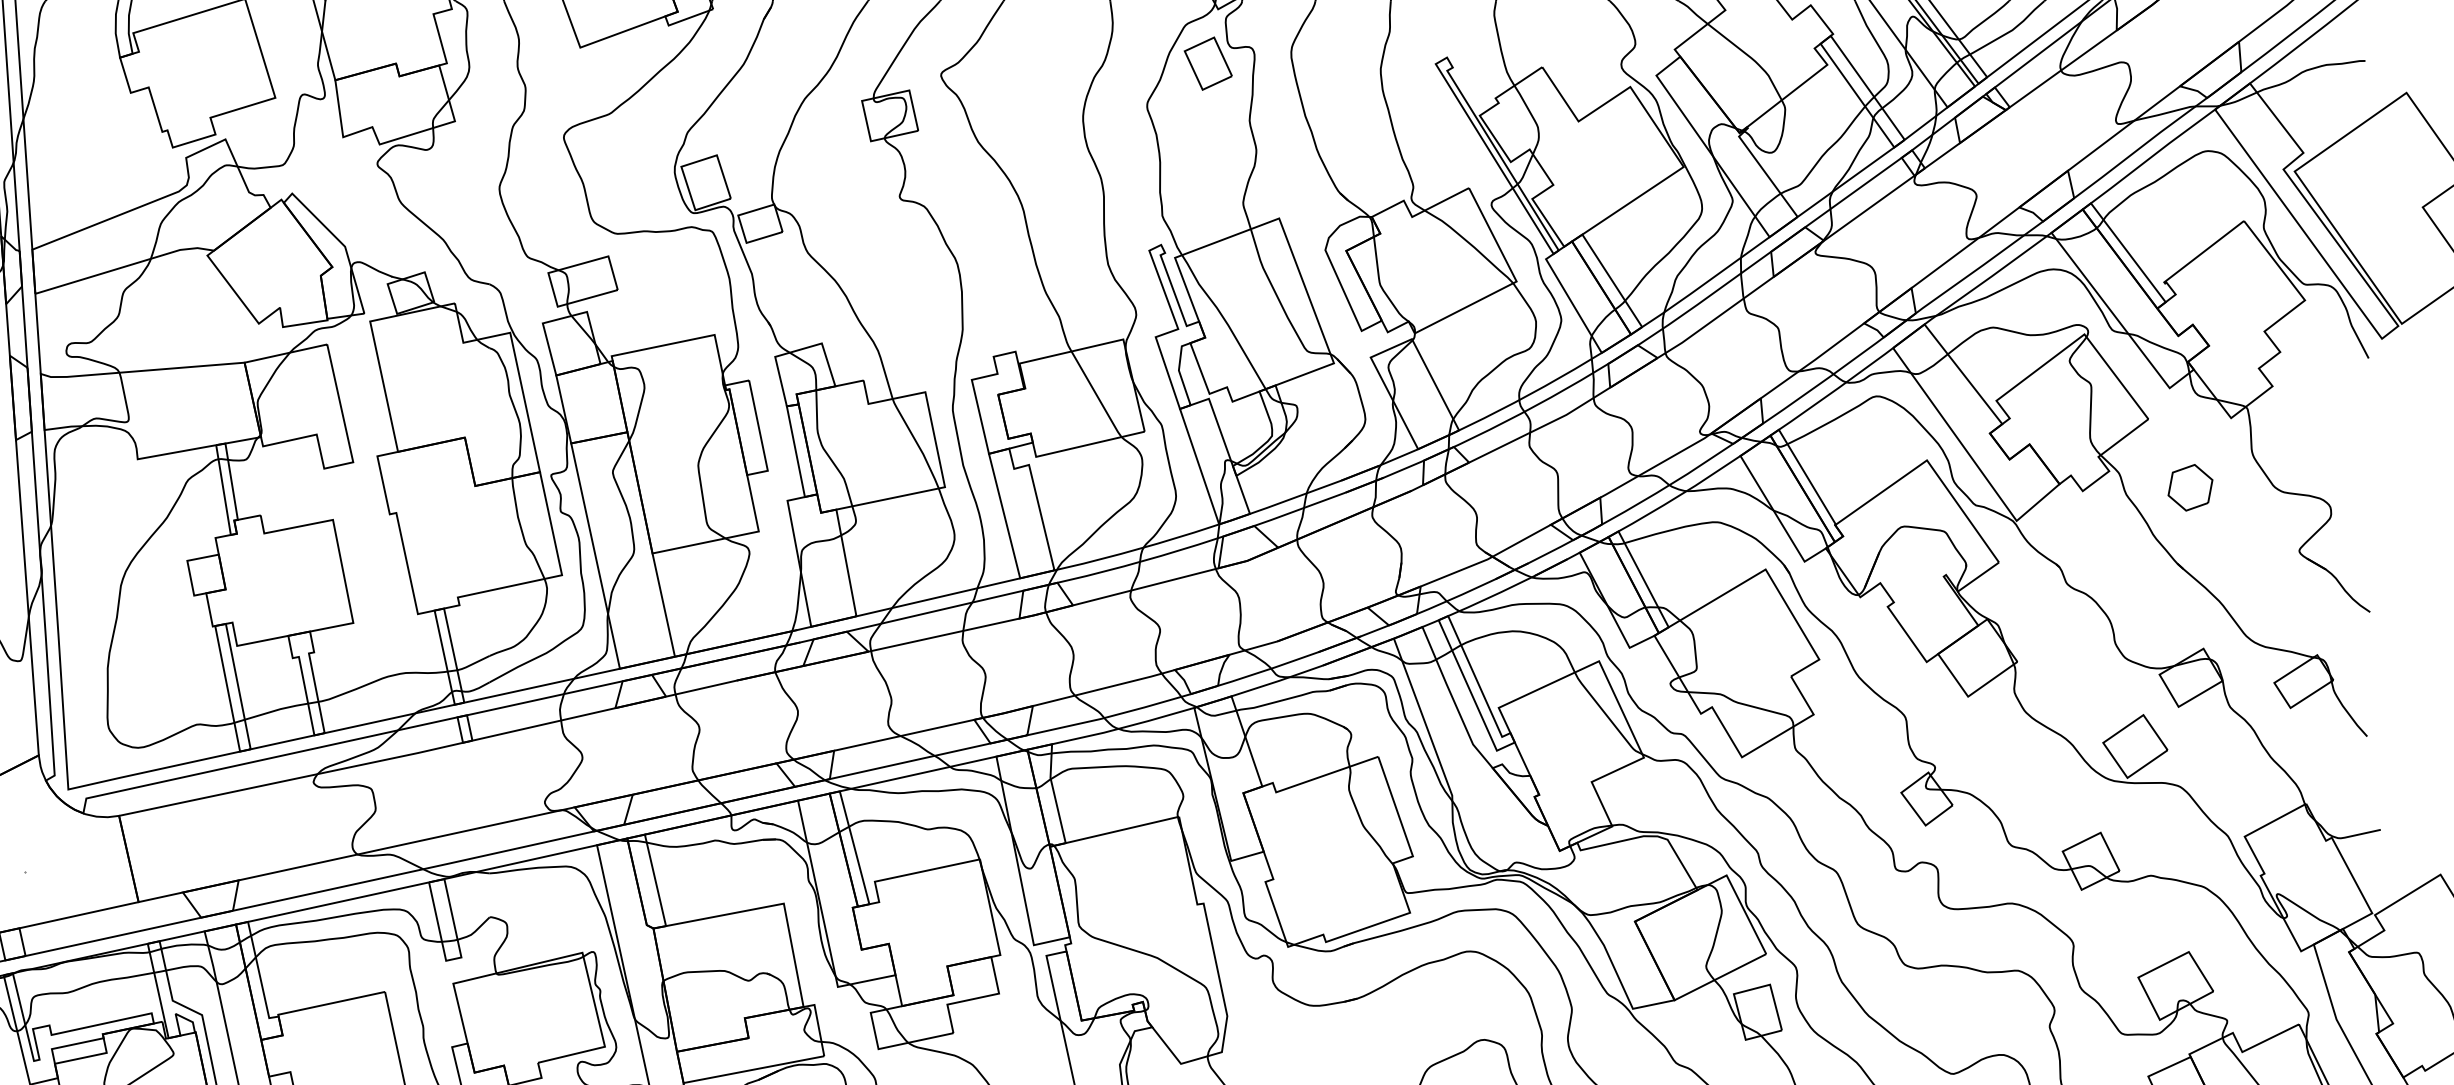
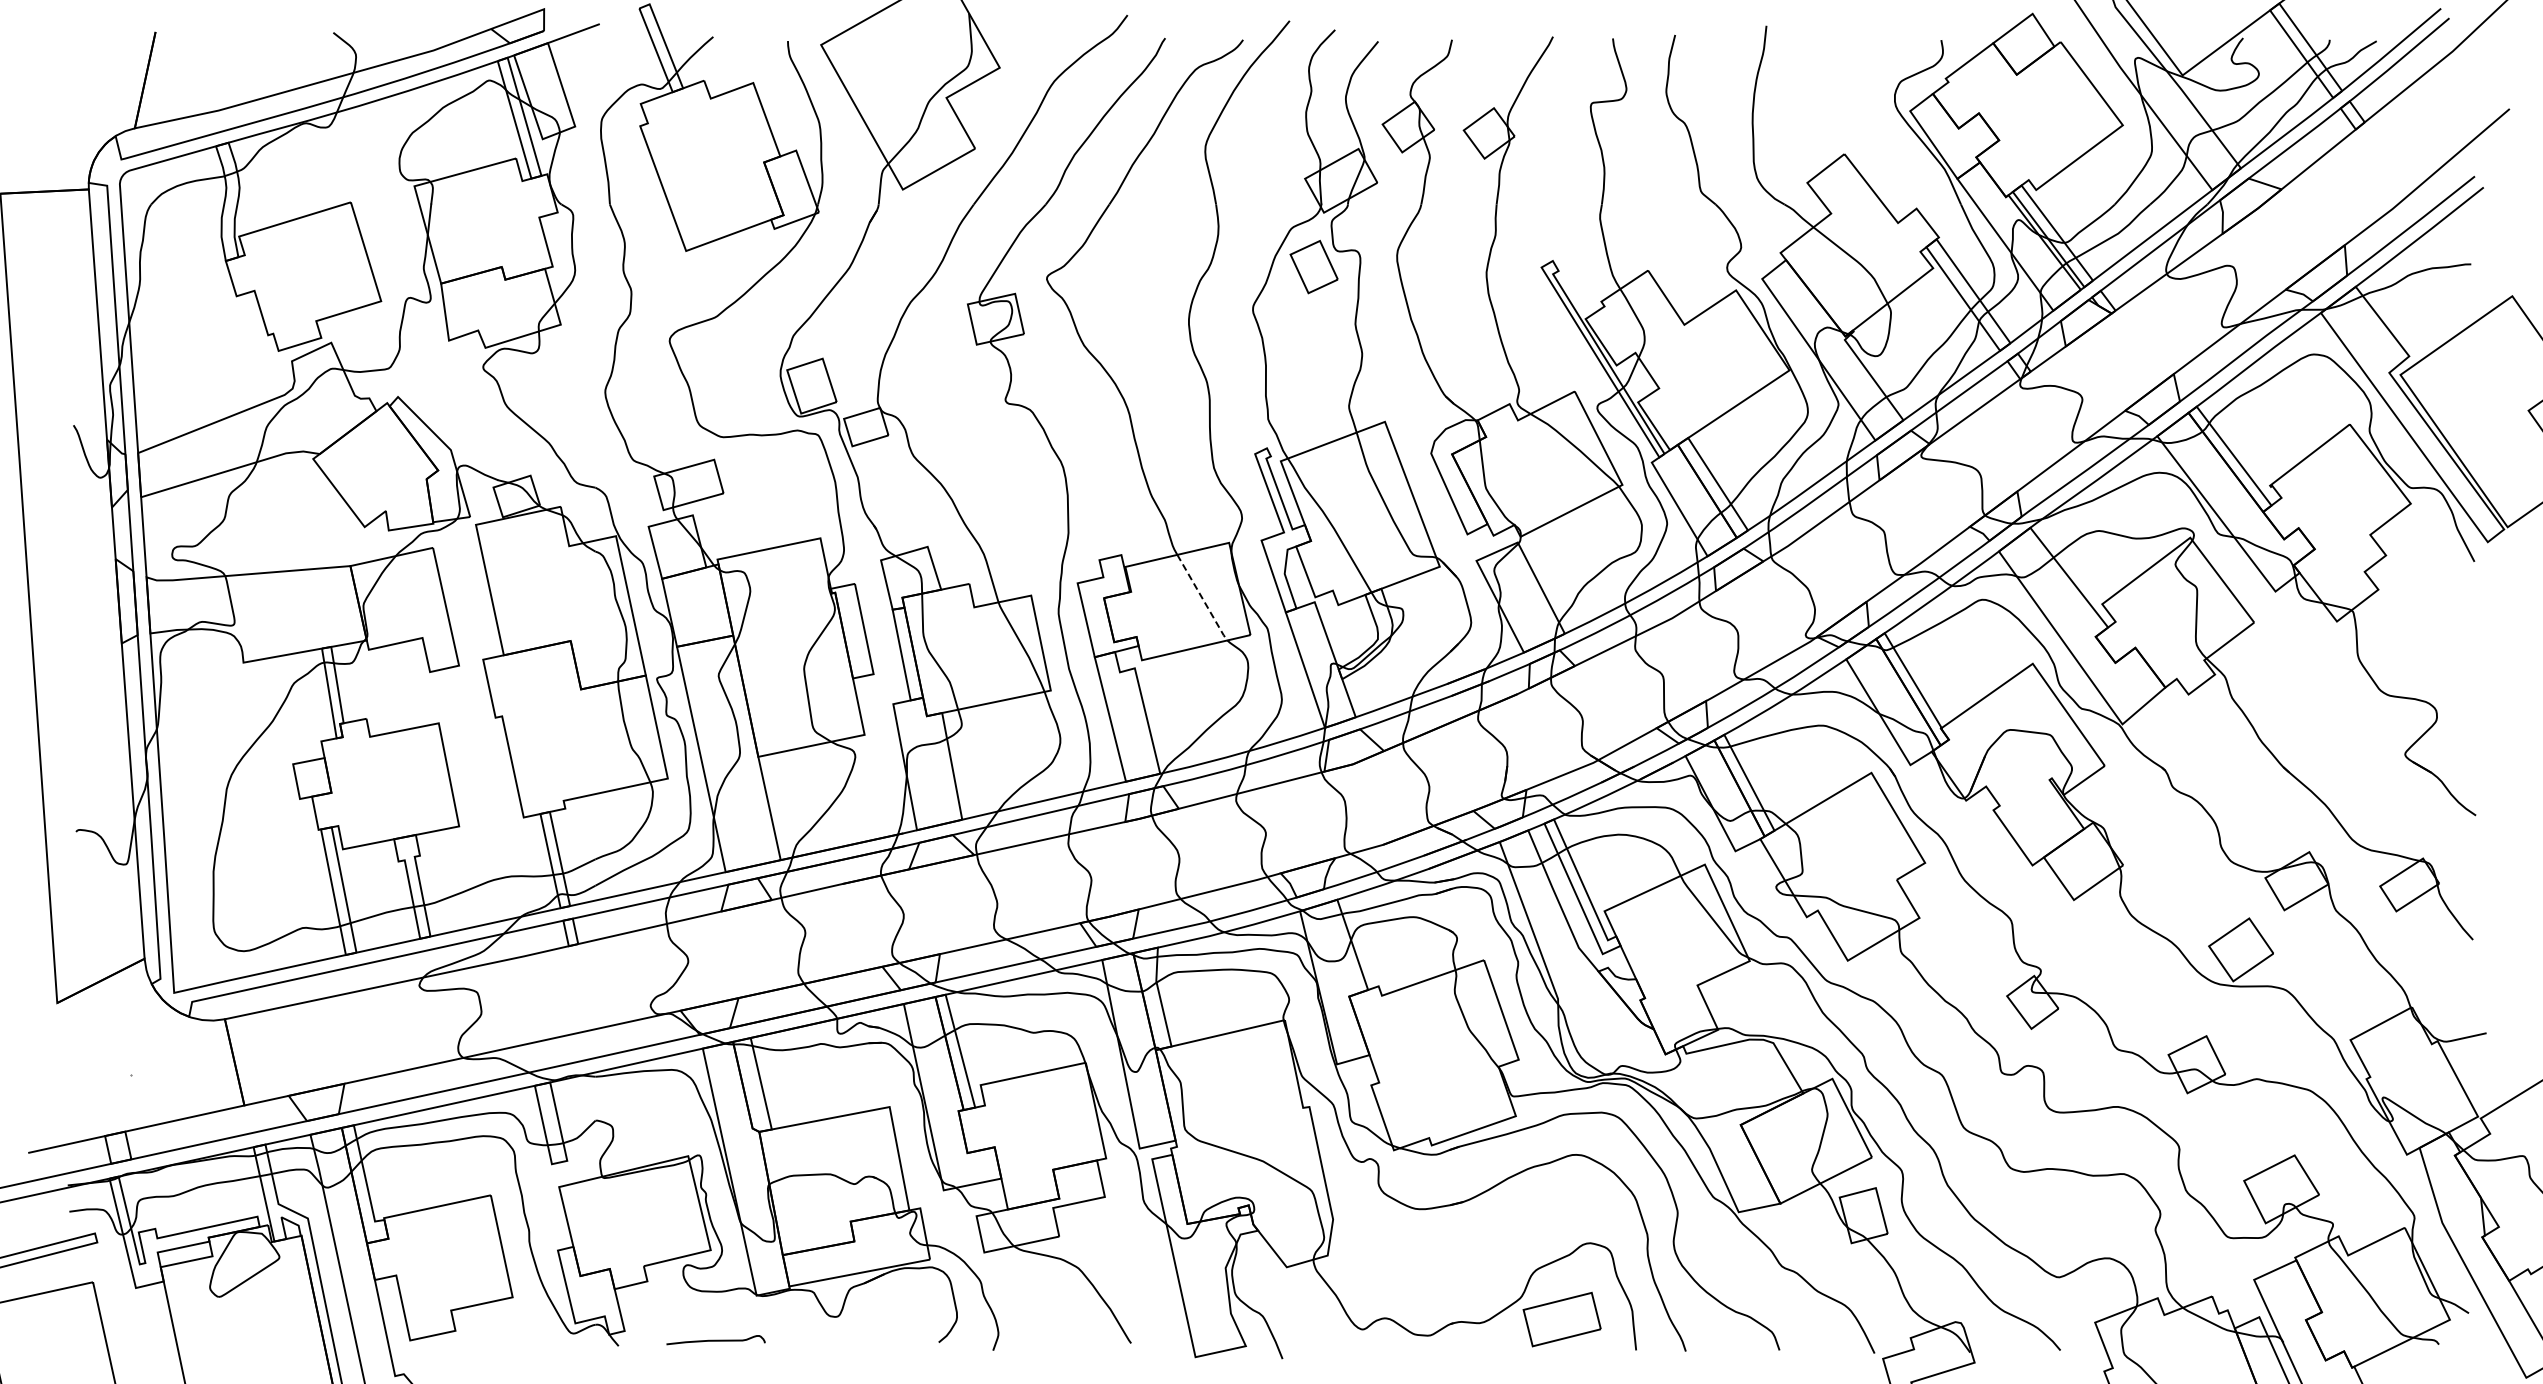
line: (1096, 395) -> (1202, 598), solid -> dashed
part: (2190, 487) -> (2296, 690), removed

